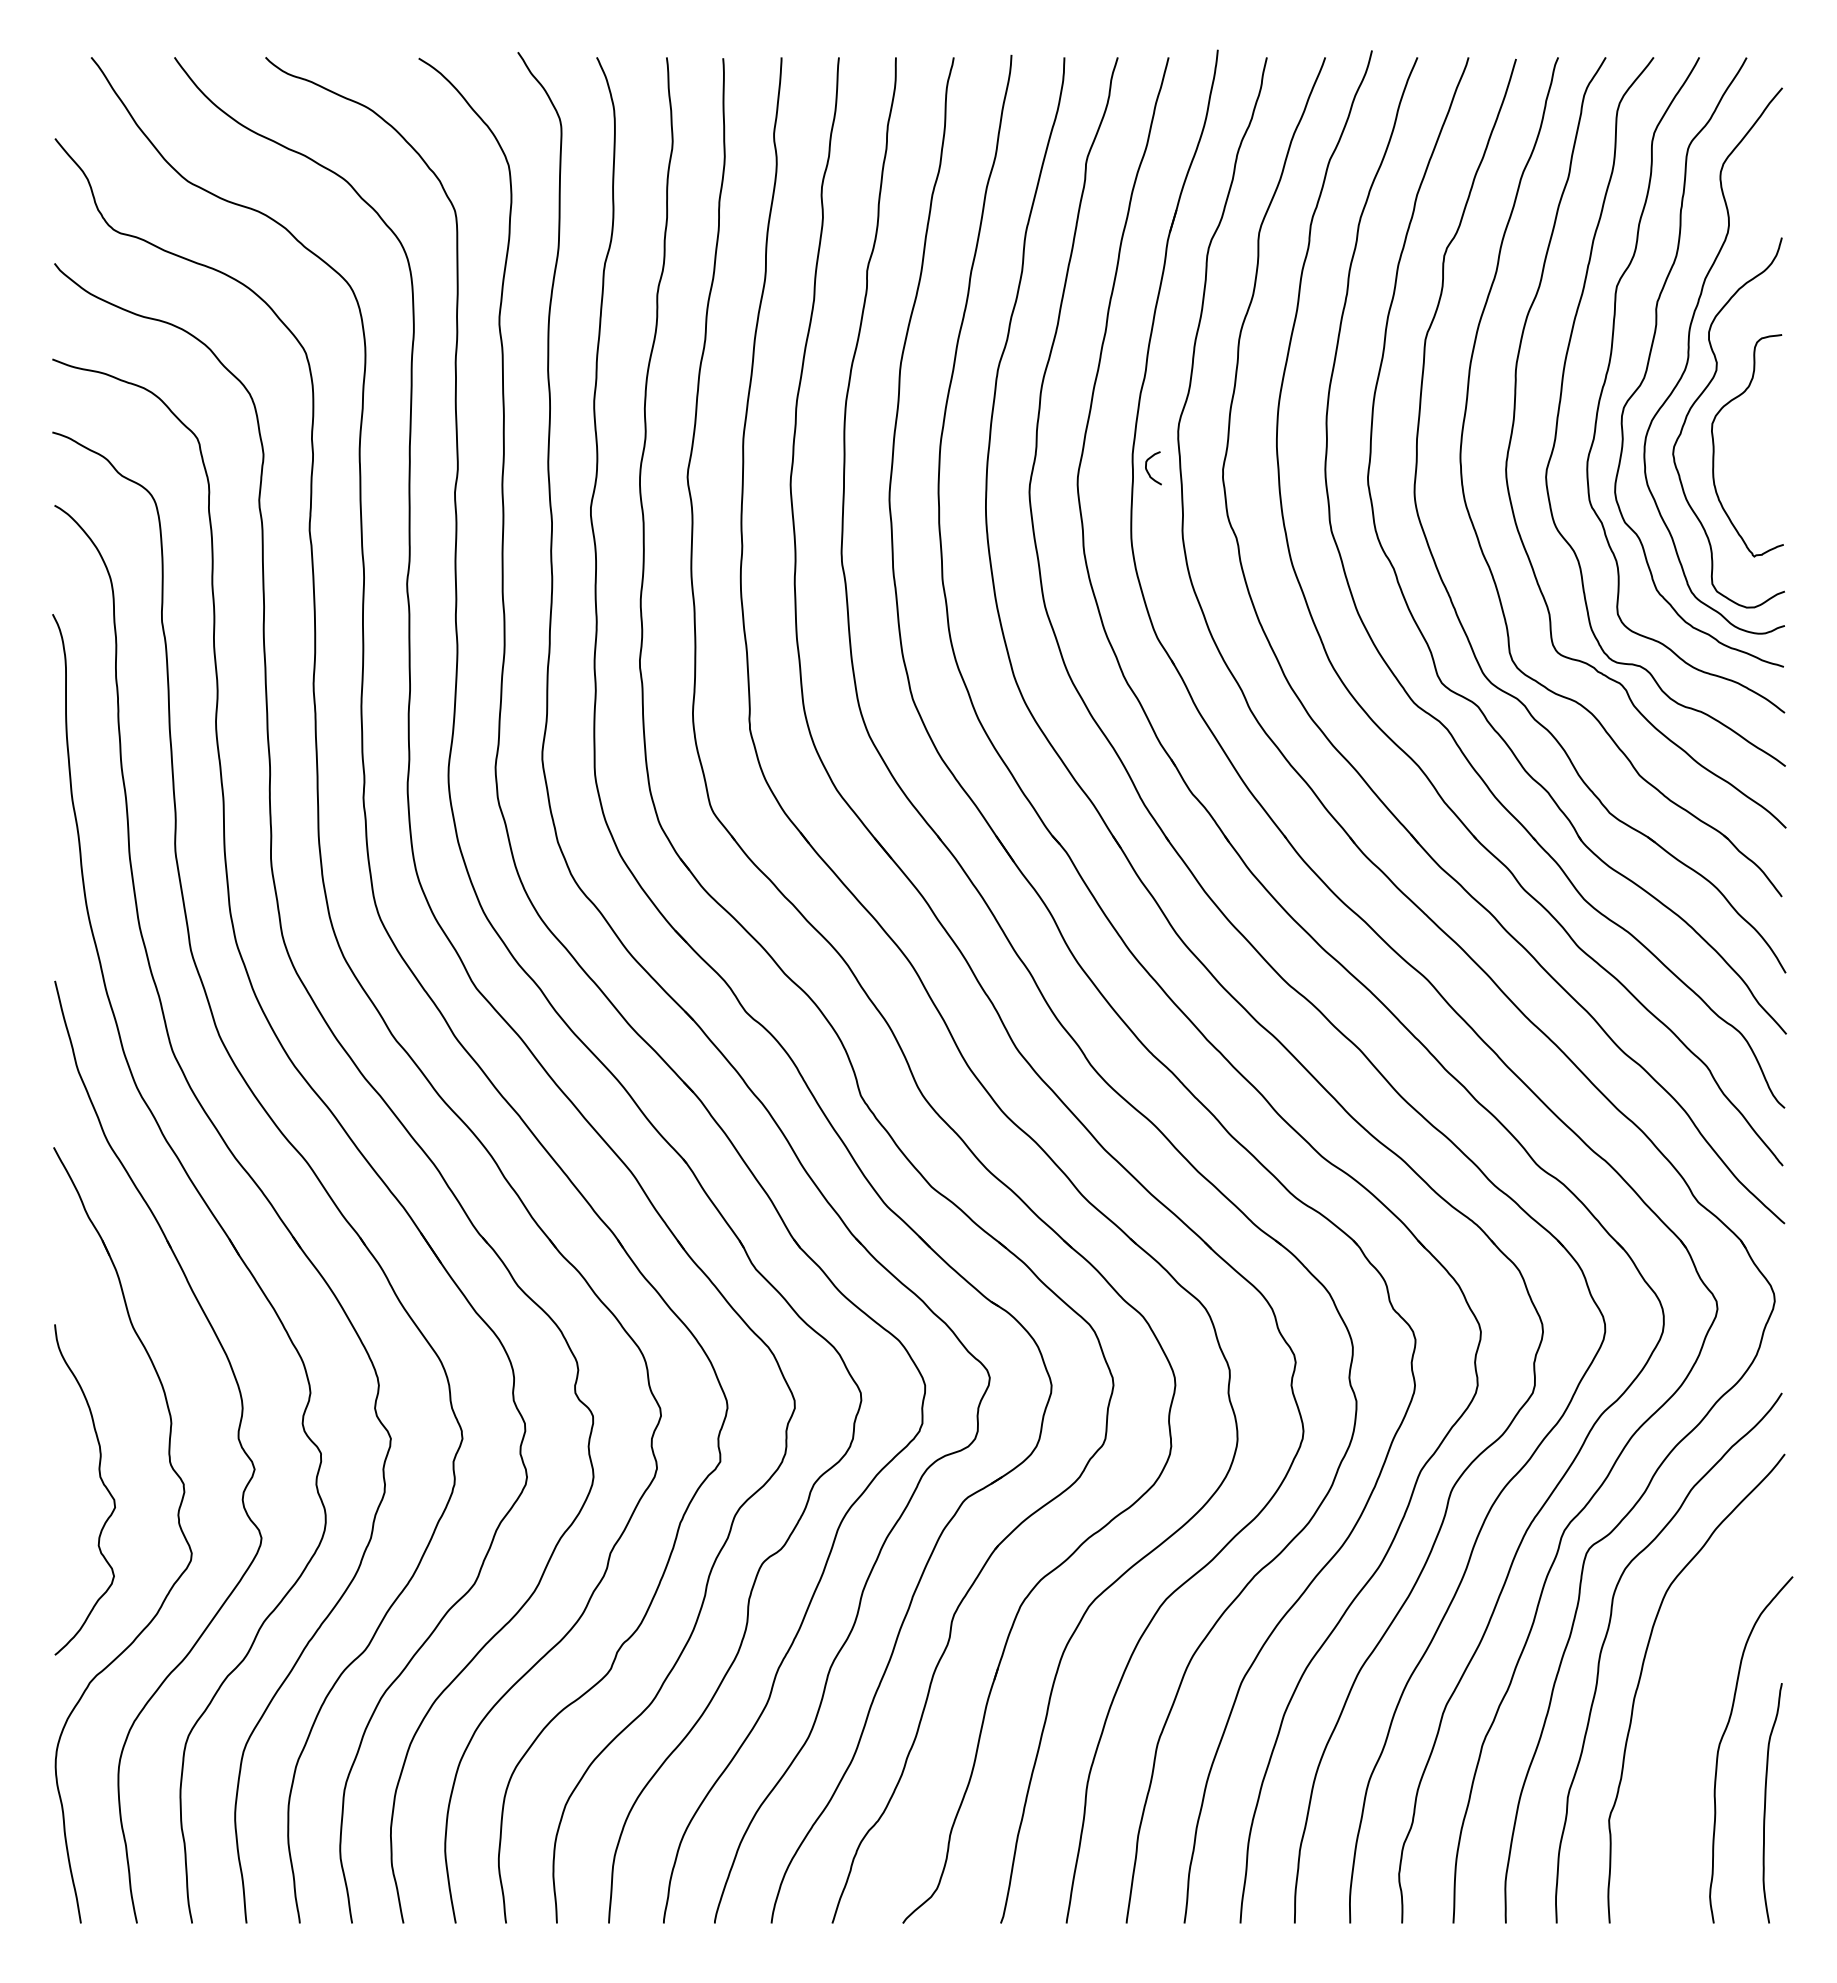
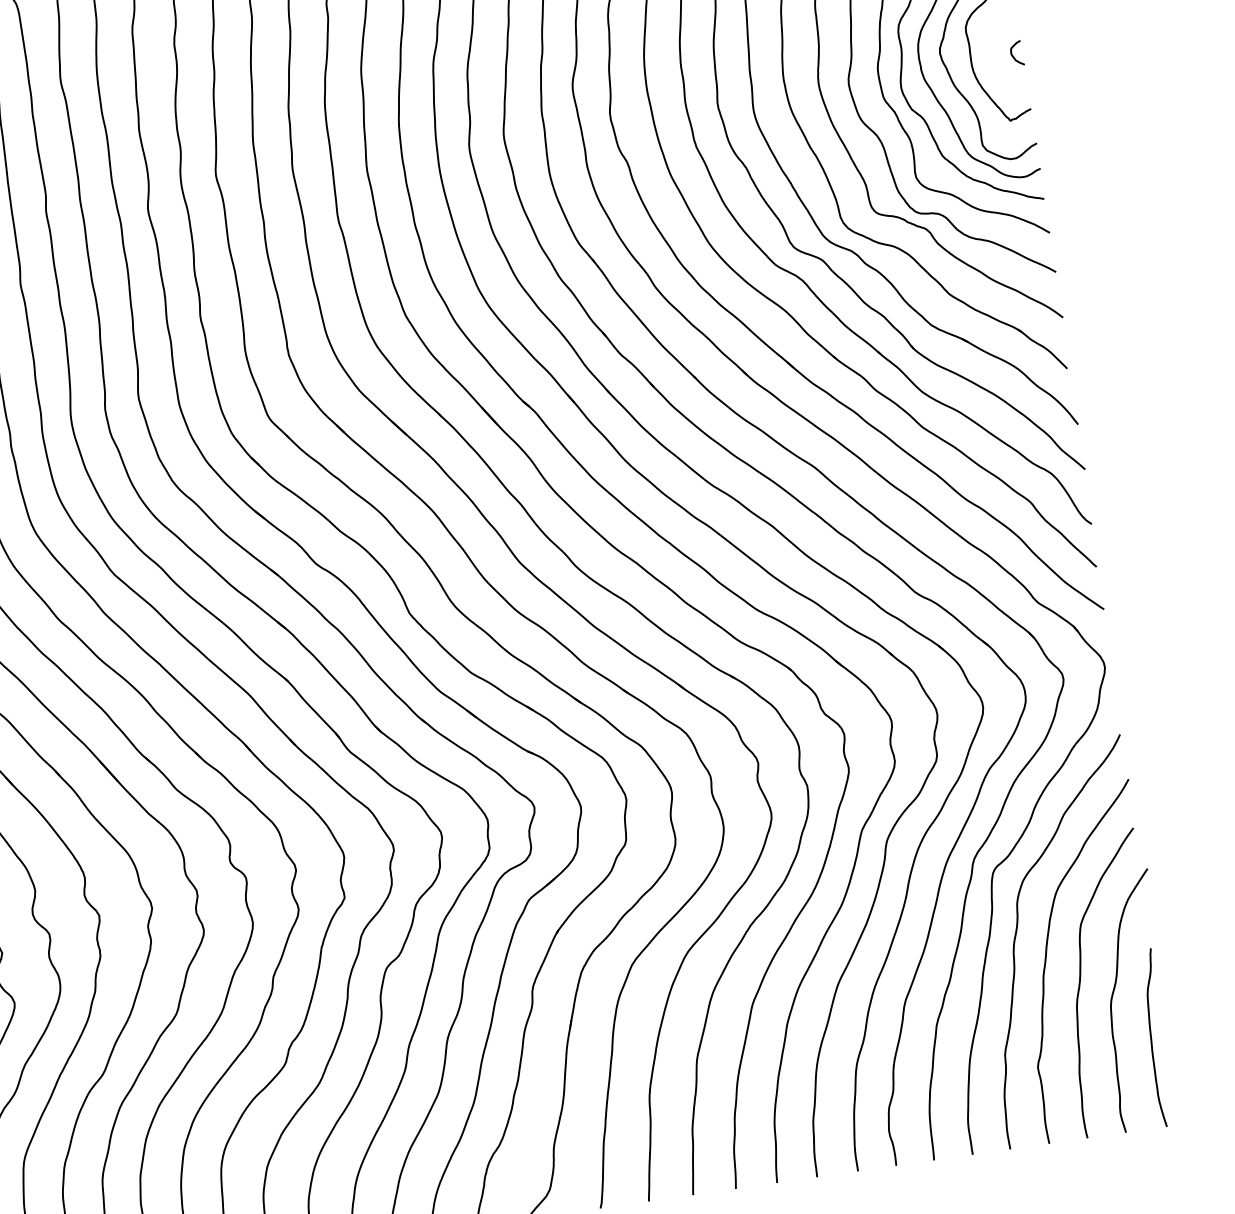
curve: (1148, 471) -> (1013, 56), moved
curve: (1682, 1714) -> (1080, 982), added

